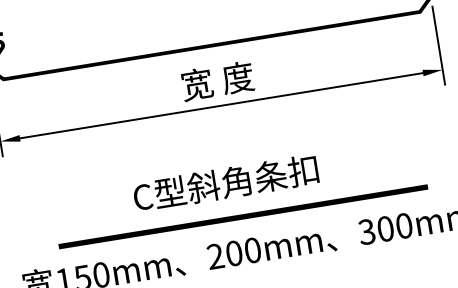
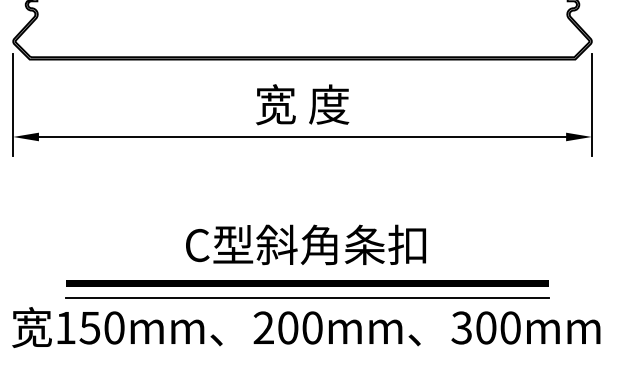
text: (225, 183) -> (305, 244), moved
line: (244, 227) -> (306, 297), added

